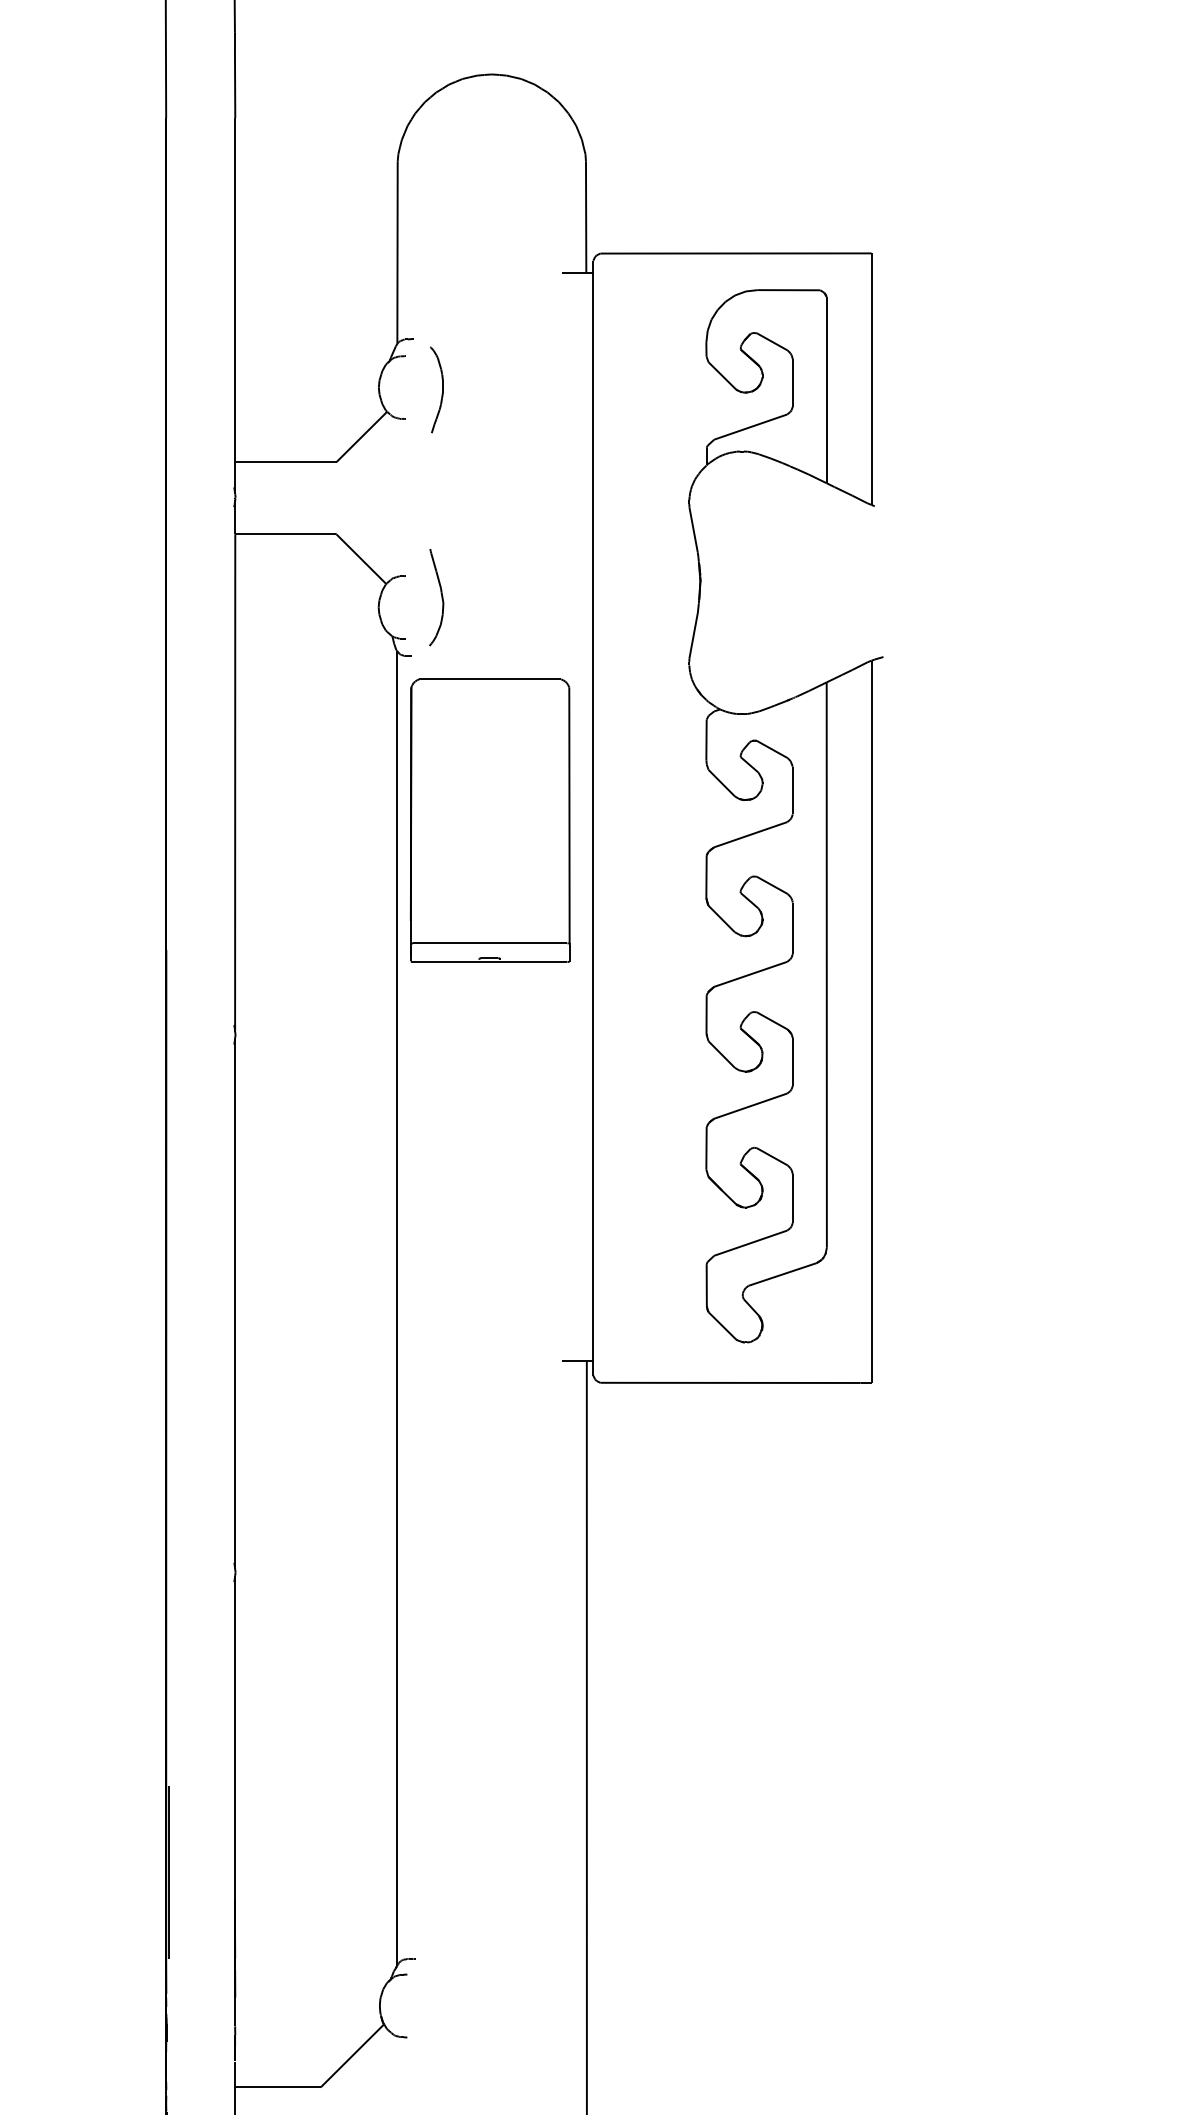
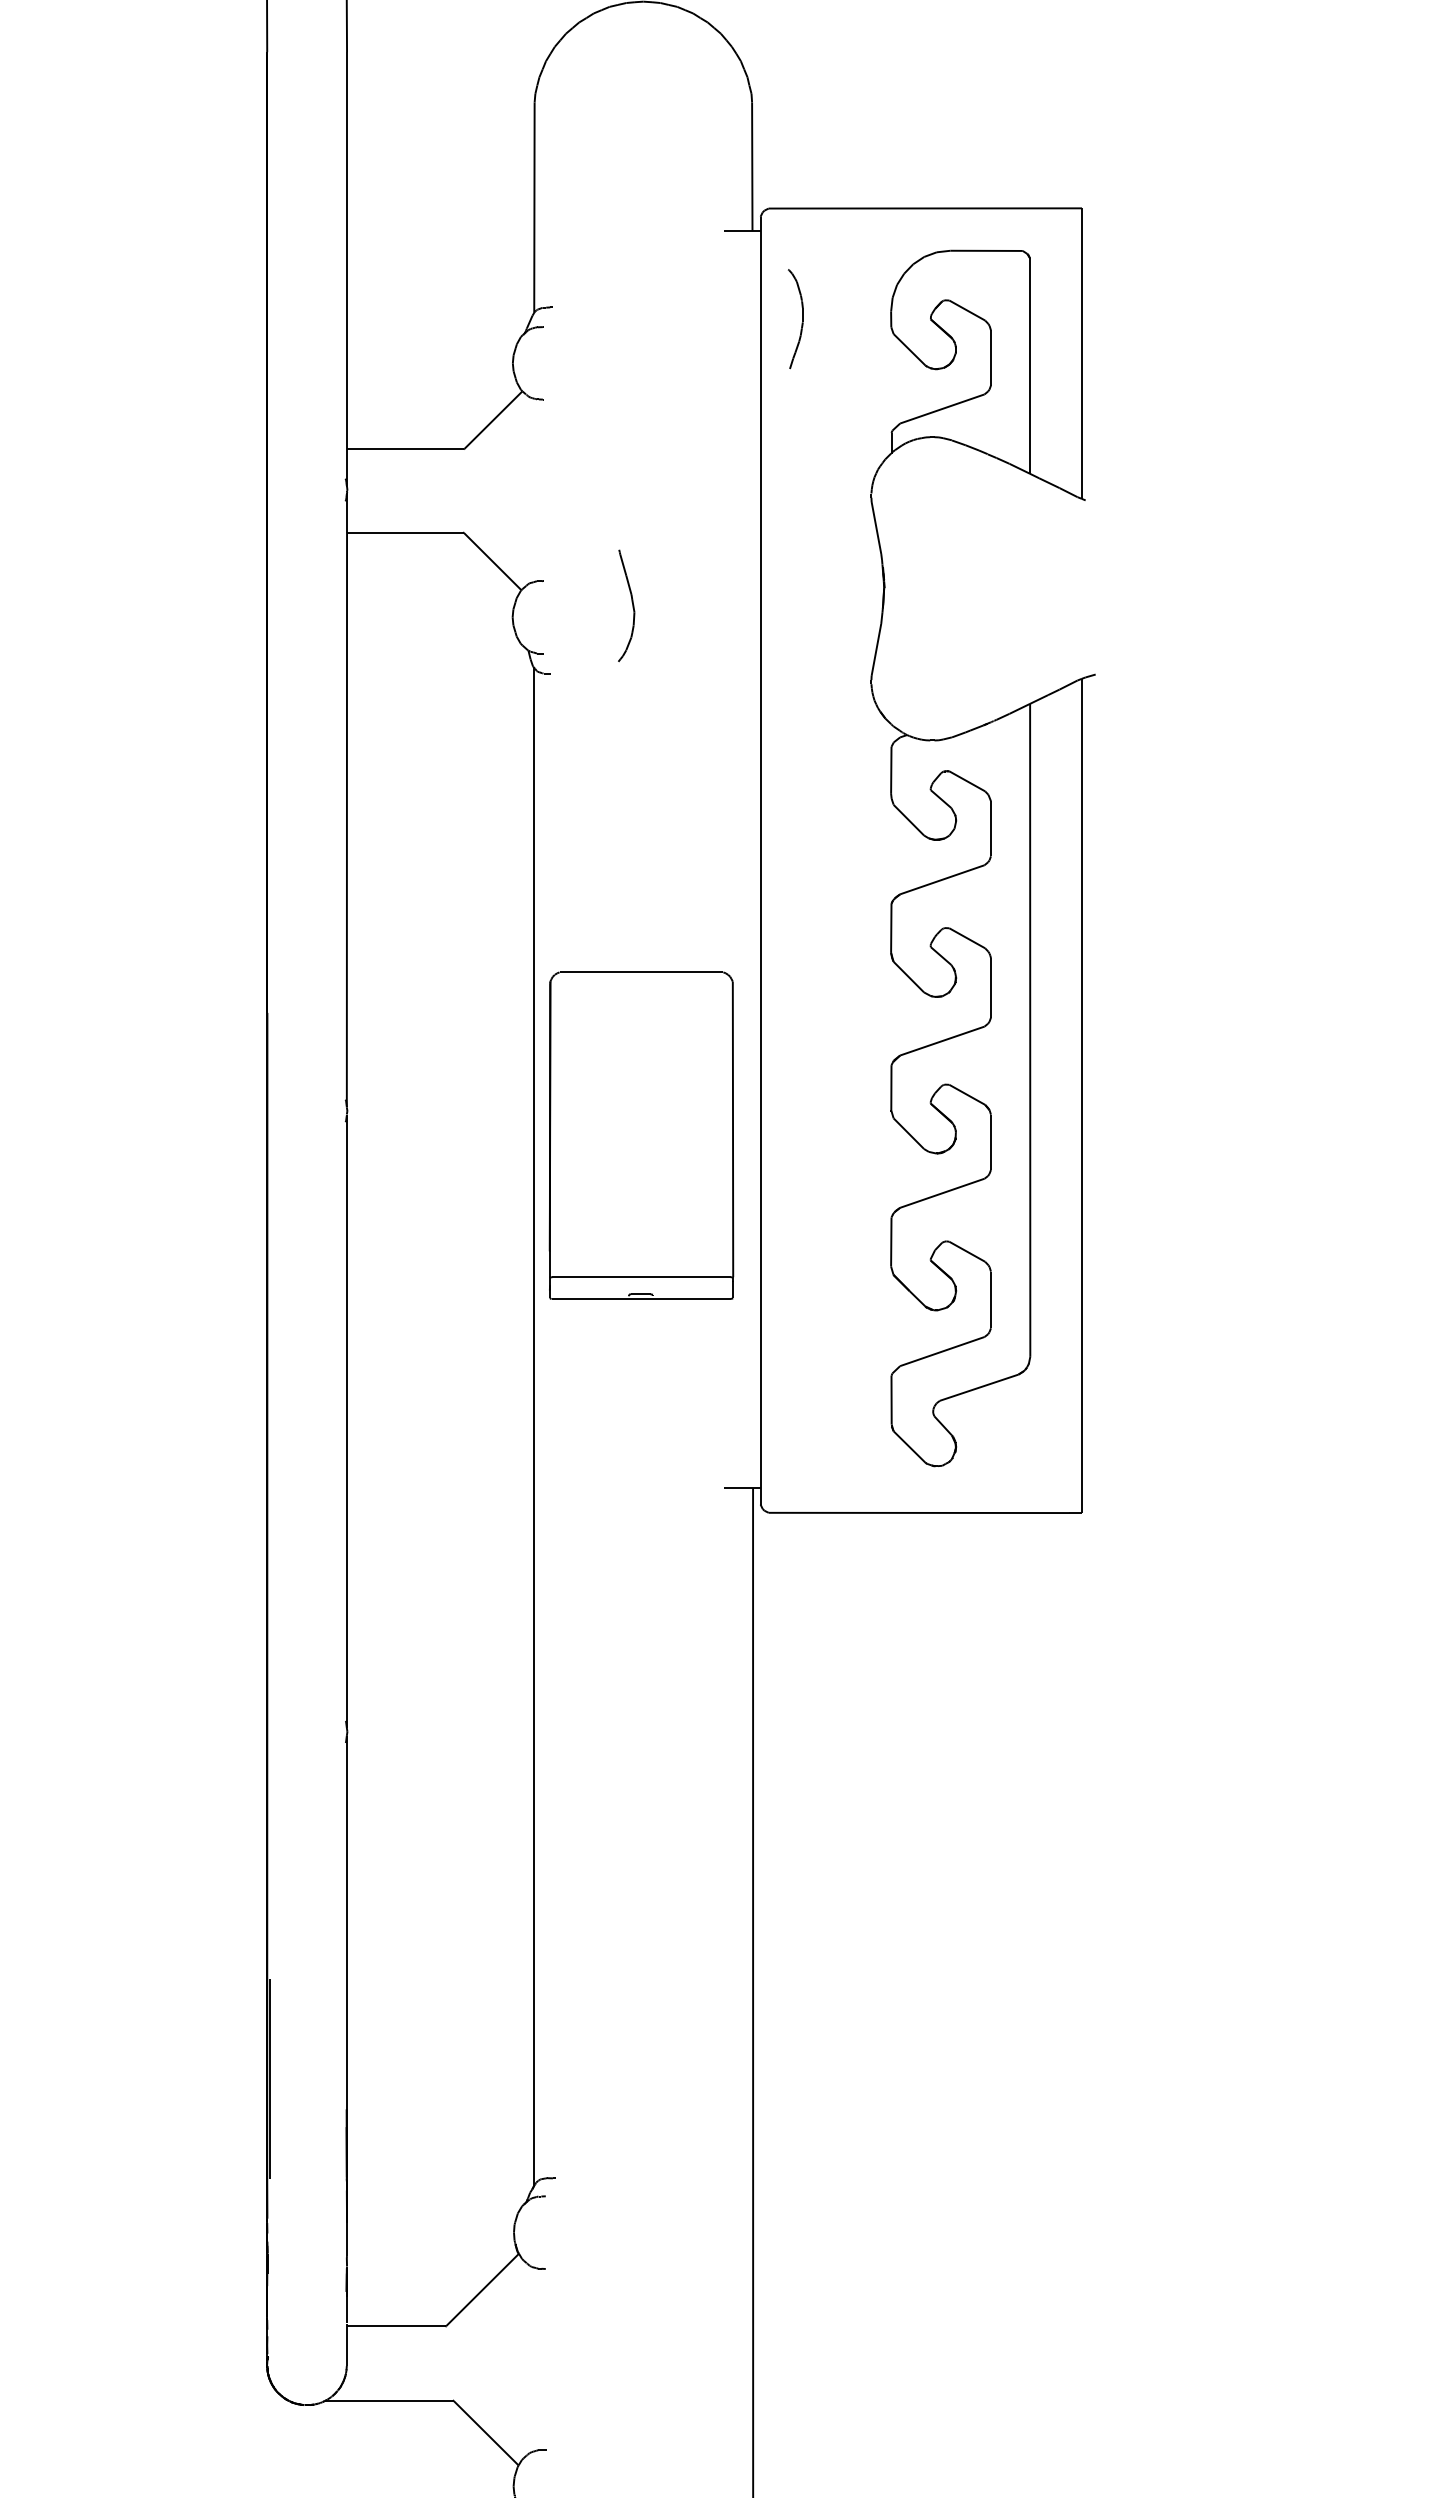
part: (442, 390) -> (802, 319), moved
part: (436, 597) -> (626, 605), moved
part: (490, 820) -> (641, 1135), moved

